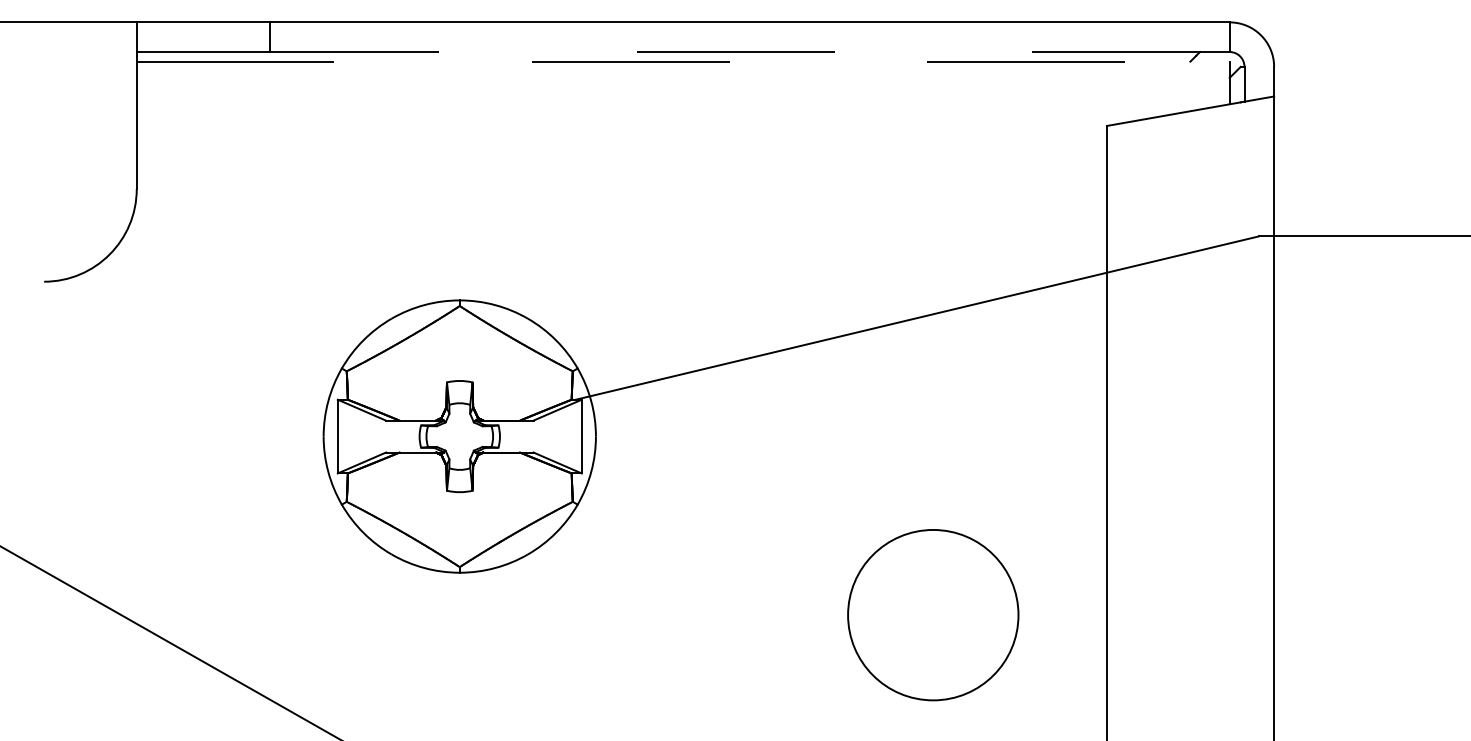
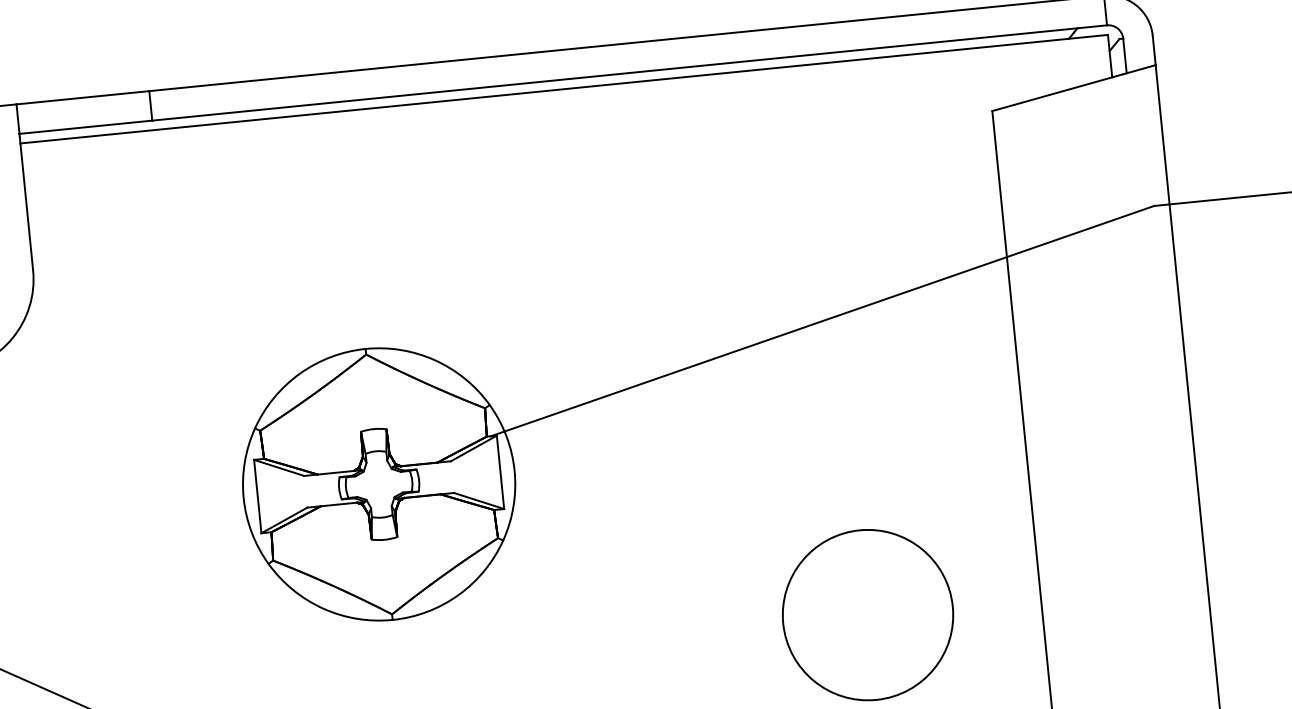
line: (749, 52) -> (629, 73), dashed -> solid
line: (683, 61) -> (564, 89), dashed -> solid

